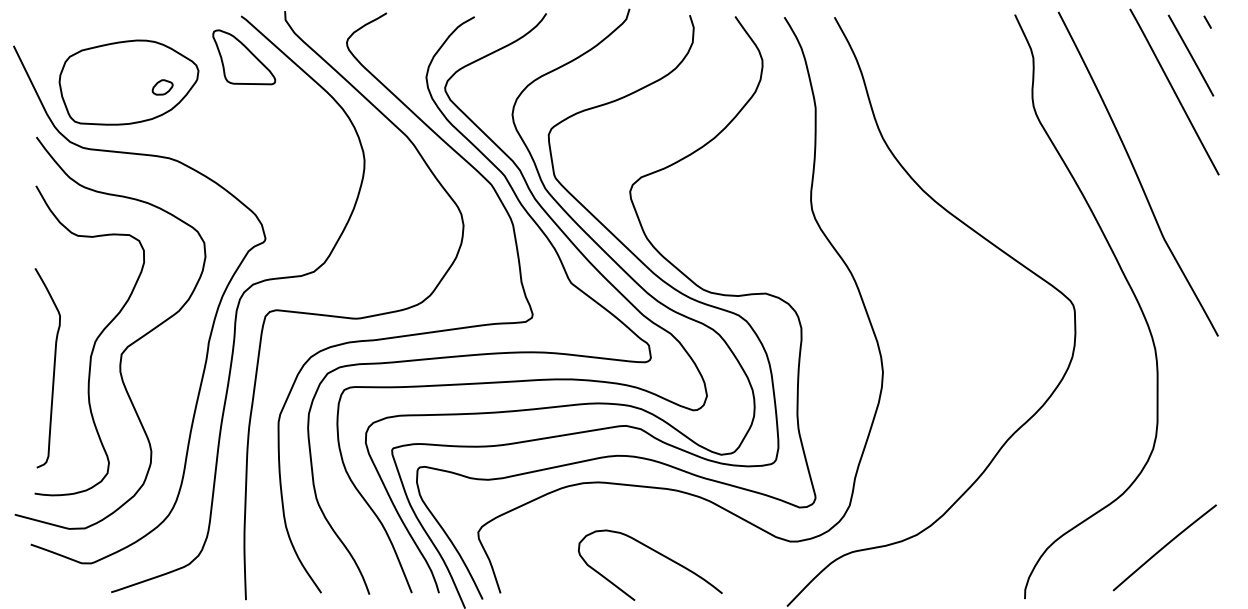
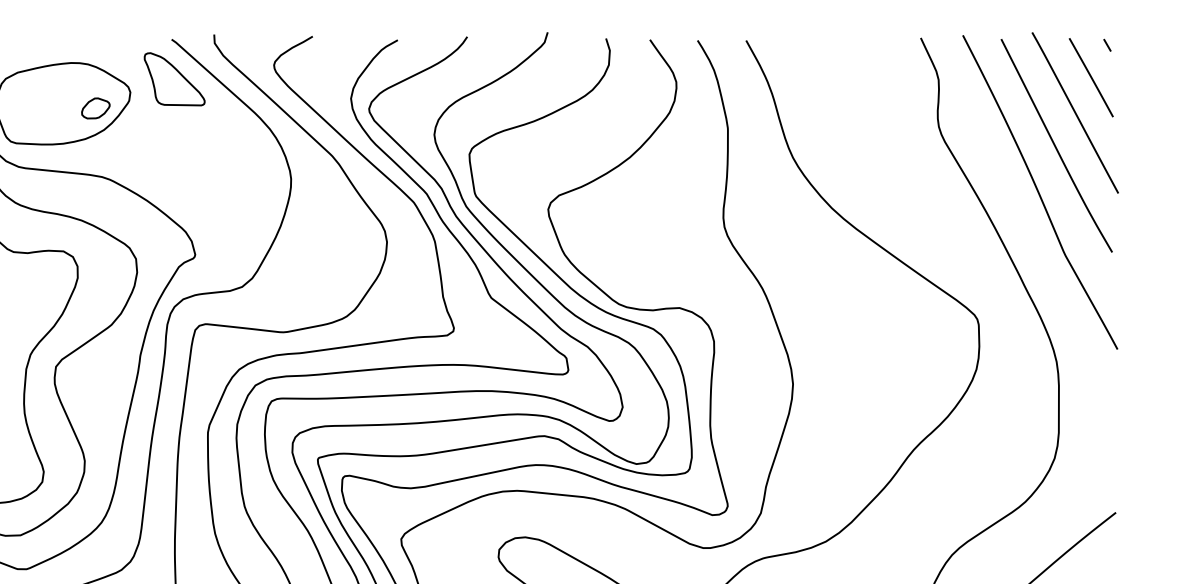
part: (162, 87) -> (95, 108), size x1.43
curve: (1154, 125) -> (1055, 145), added

